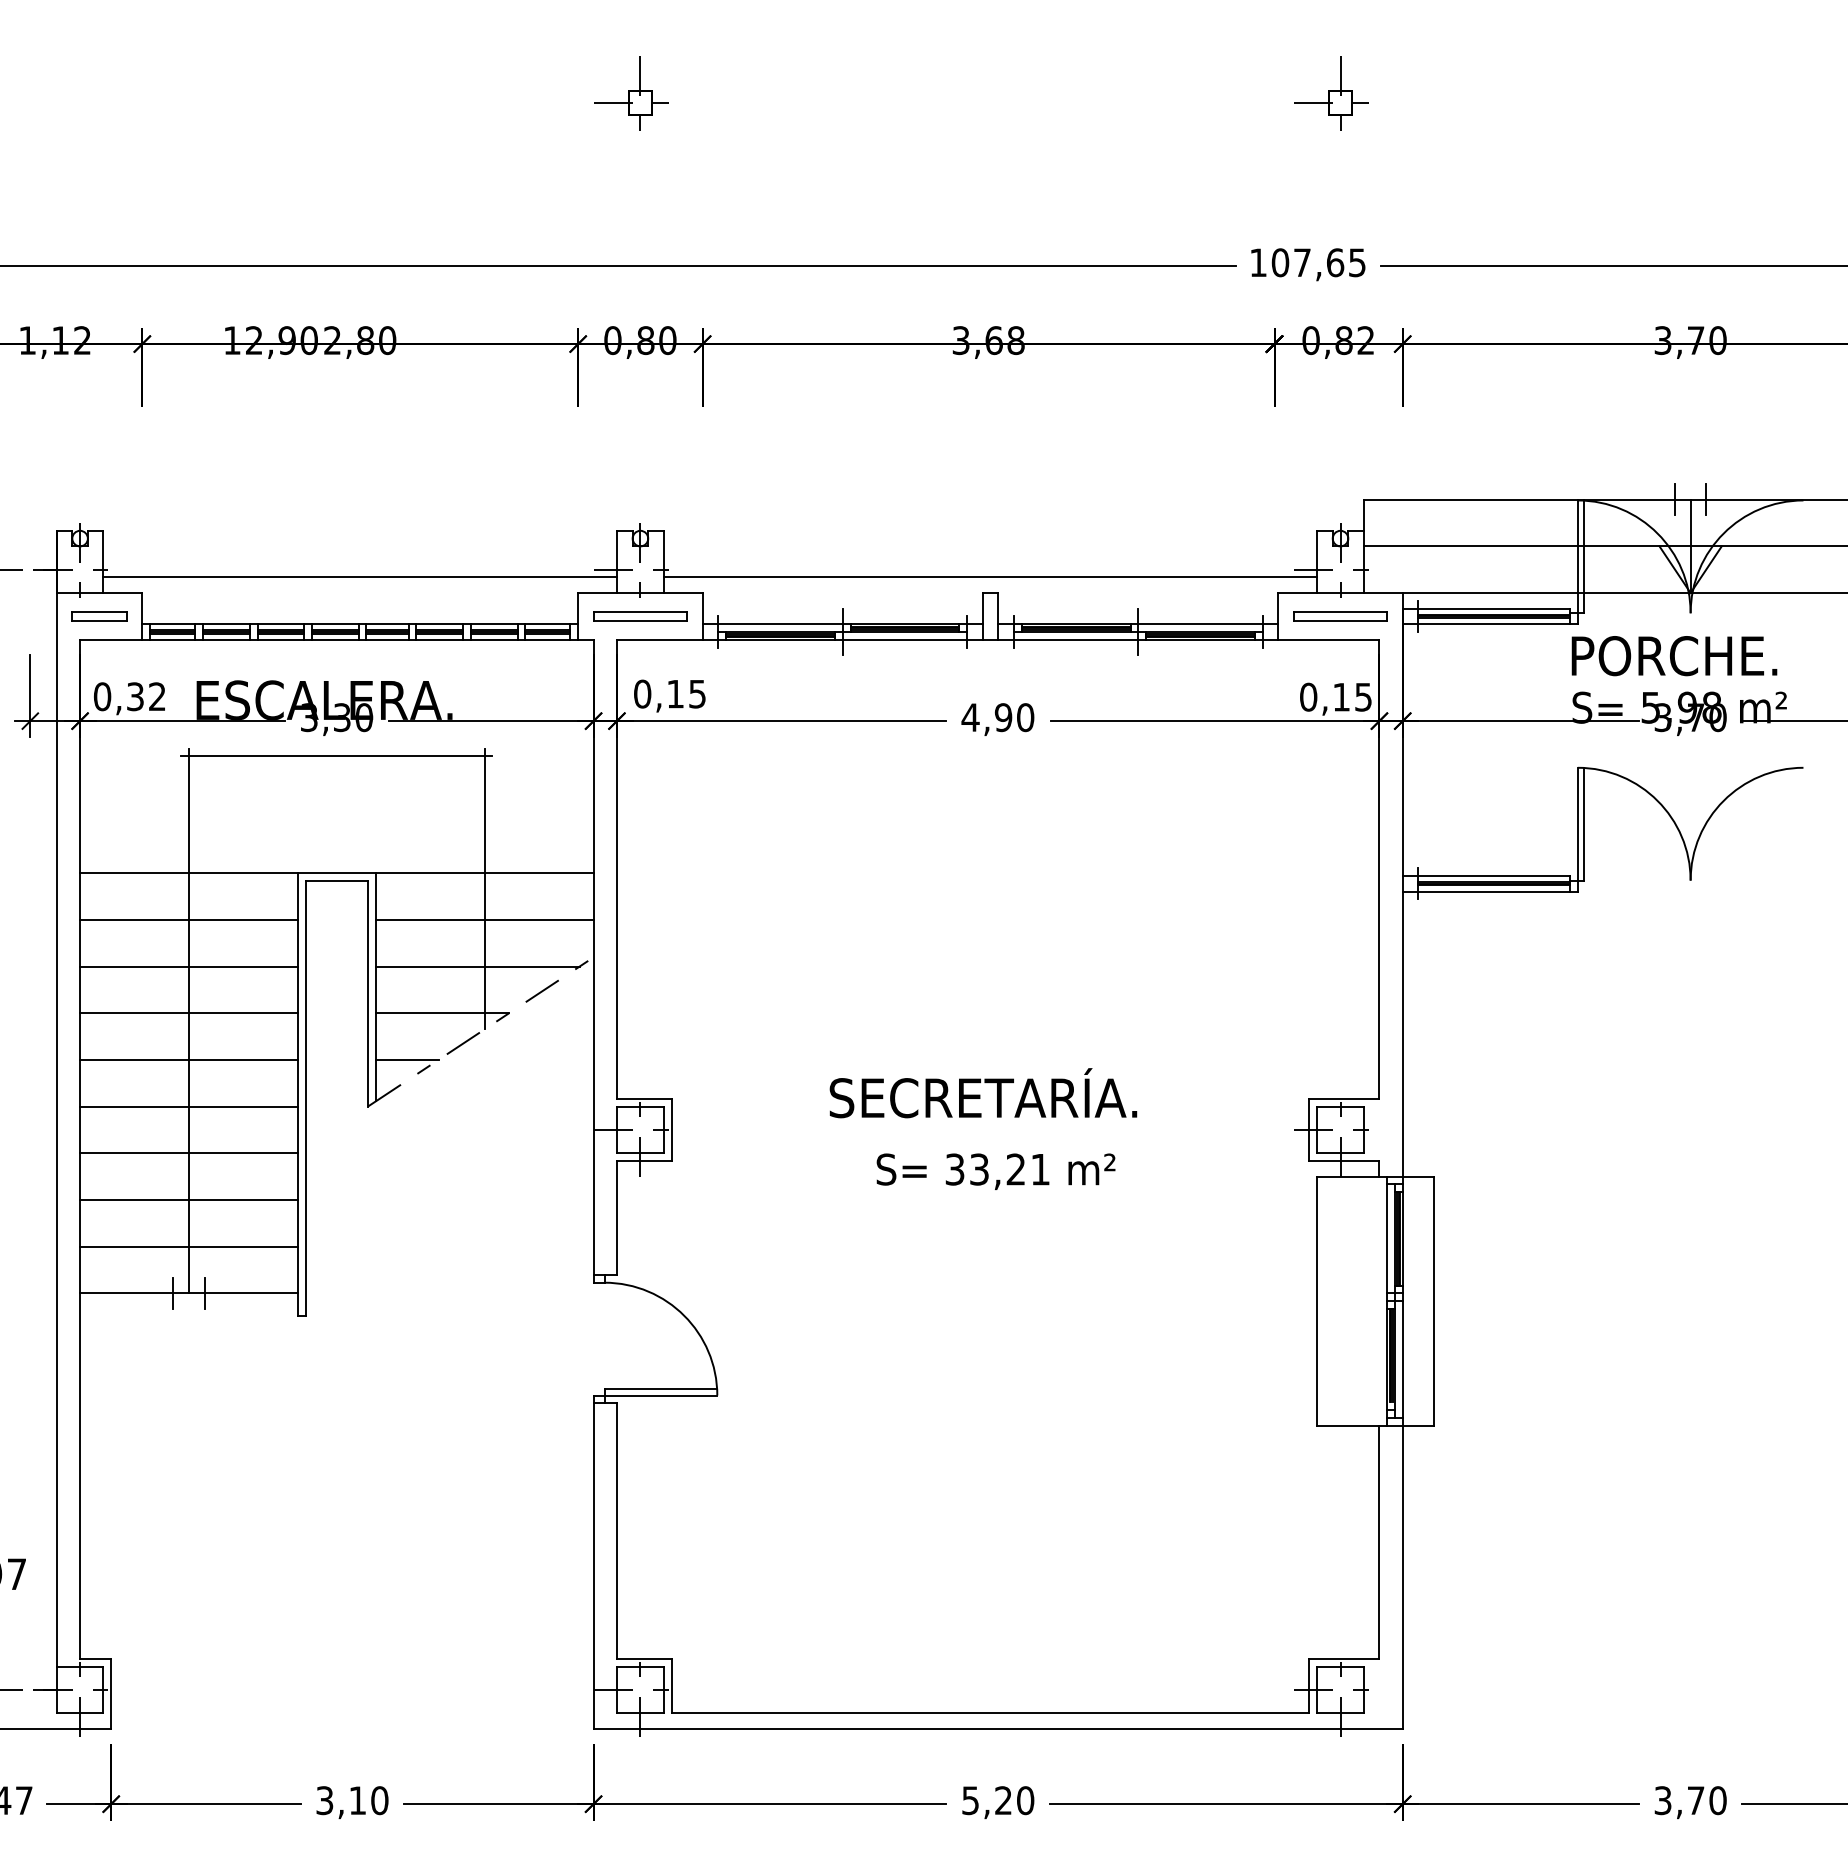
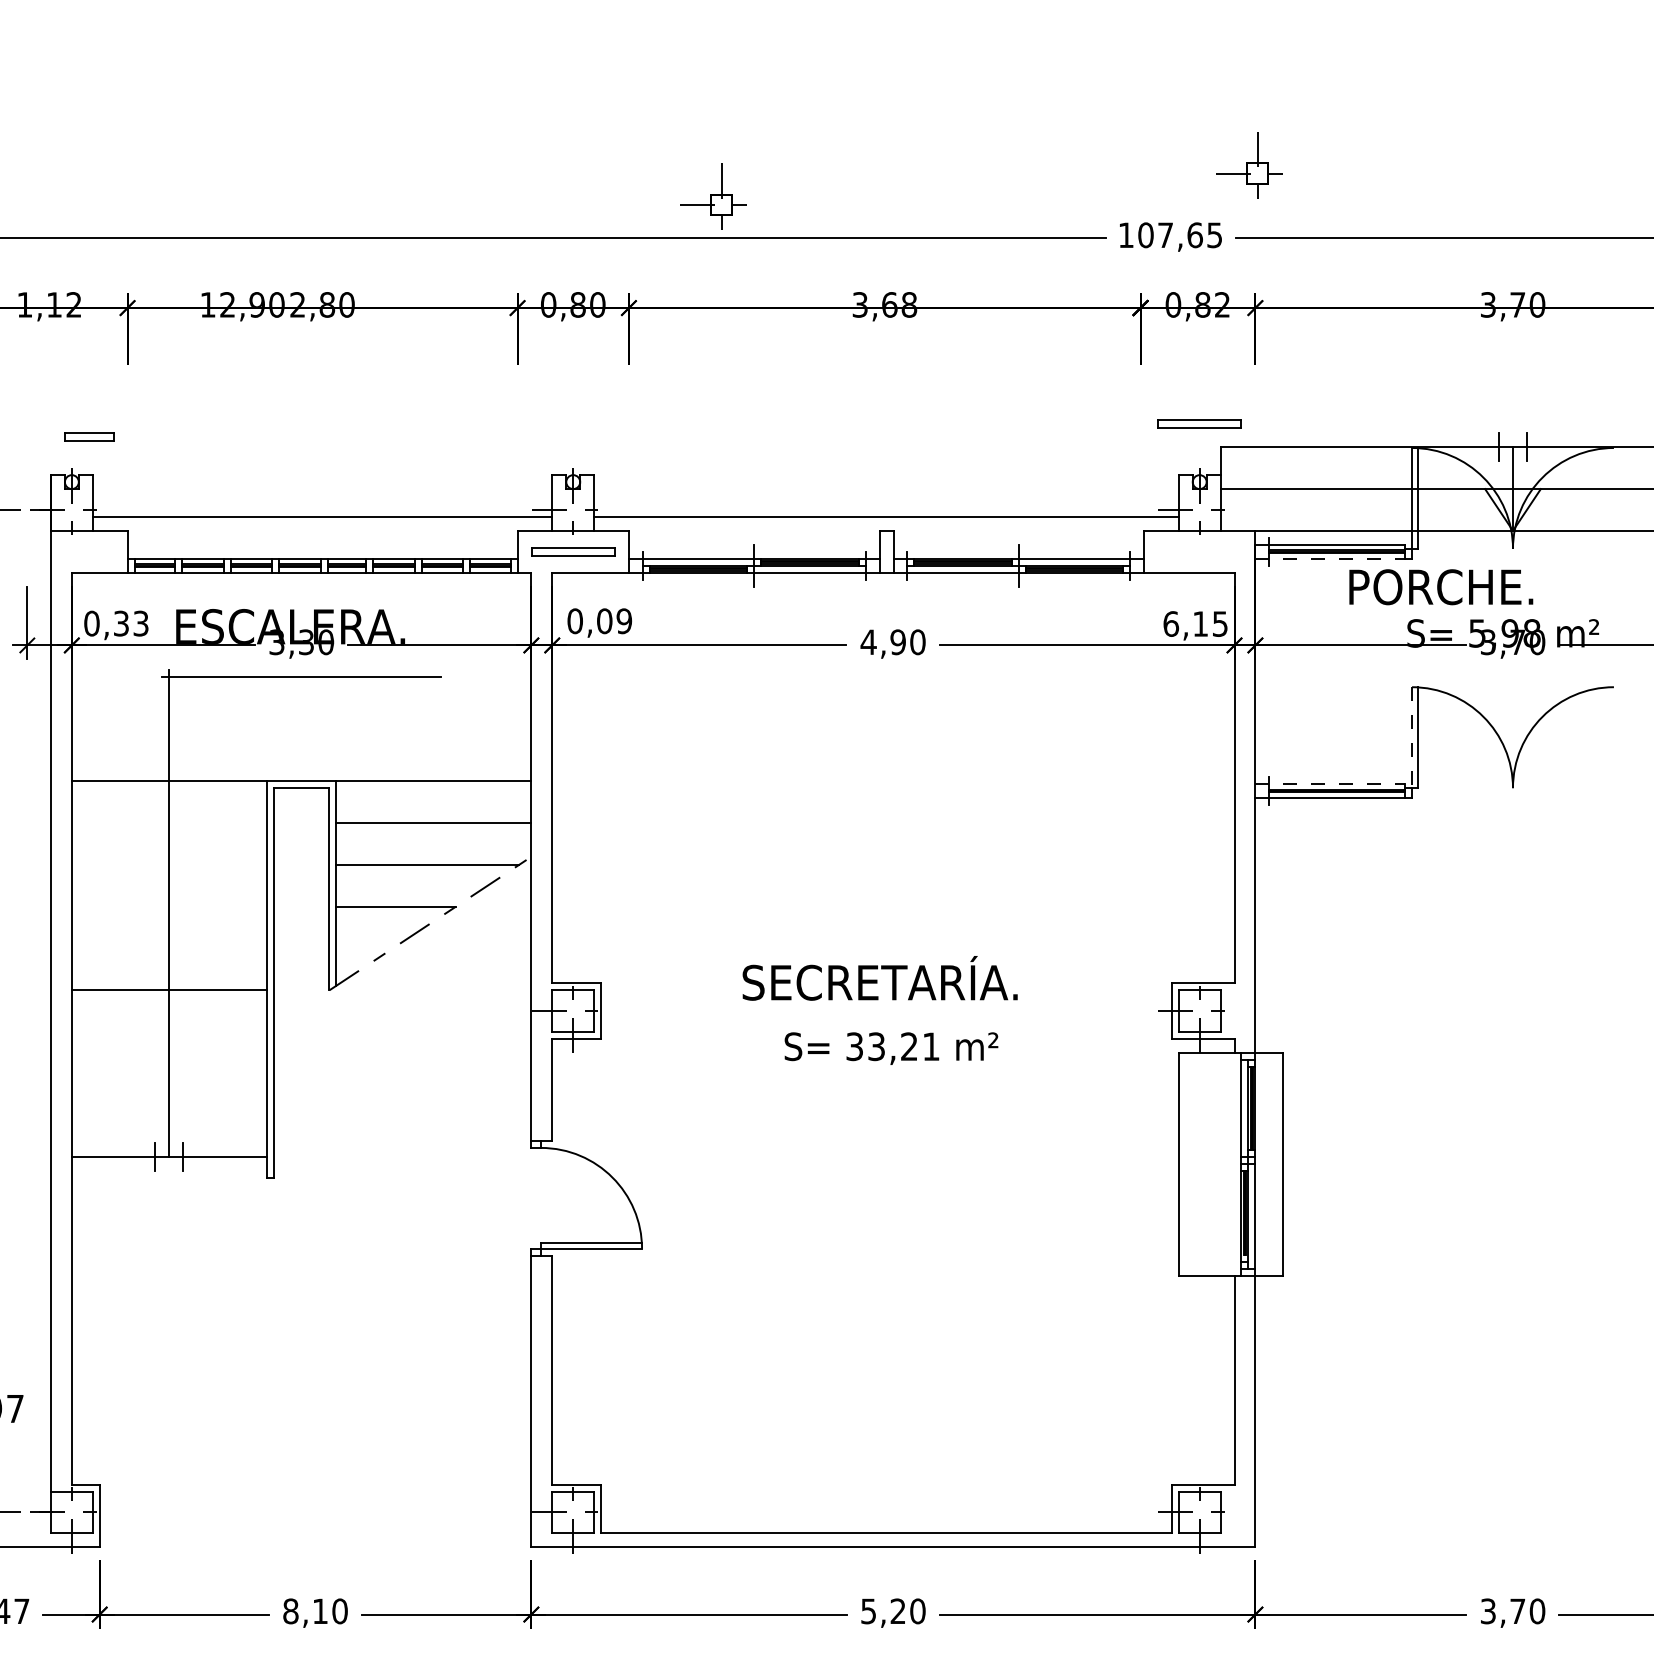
part: (631, 93) -> (713, 196), moved
part: (1331, 93) -> (1249, 165), moved
part: (99, 616) -> (89, 437), moved
part: (1340, 616) -> (1199, 423), moved
line: (1486, 624) -> (1330, 558), solid -> dashed
text: (1674, 656) -> (1441, 587), moved
text: (686, 693) -> (614, 620), 0,15 -> 0,09
text: (157, 696) -> (141, 623), 0,32 -> 0,33
text: (1308, 696) -> (1171, 623), 0,15 -> 6,15
line: (1577, 824) -> (1411, 737), solid -> dashed
line: (1486, 875) -> (1330, 783), solid -> dashed
line: (484, 888) -> (433, 795), removed
line: (188, 919) -> (168, 822), removed
line: (188, 966) -> (168, 865), removed
line: (188, 1013) -> (168, 907), removed
line: (188, 1059) -> (168, 948), removed
line: (406, 1059) -> (363, 948), removed
line: (188, 1153) -> (168, 1032), removed
line: (188, 1199) -> (168, 1073), removed
line: (188, 1246) -> (168, 1115), removed
text: (324, 1800) -> (290, 1611), 3,10 -> 8,10

